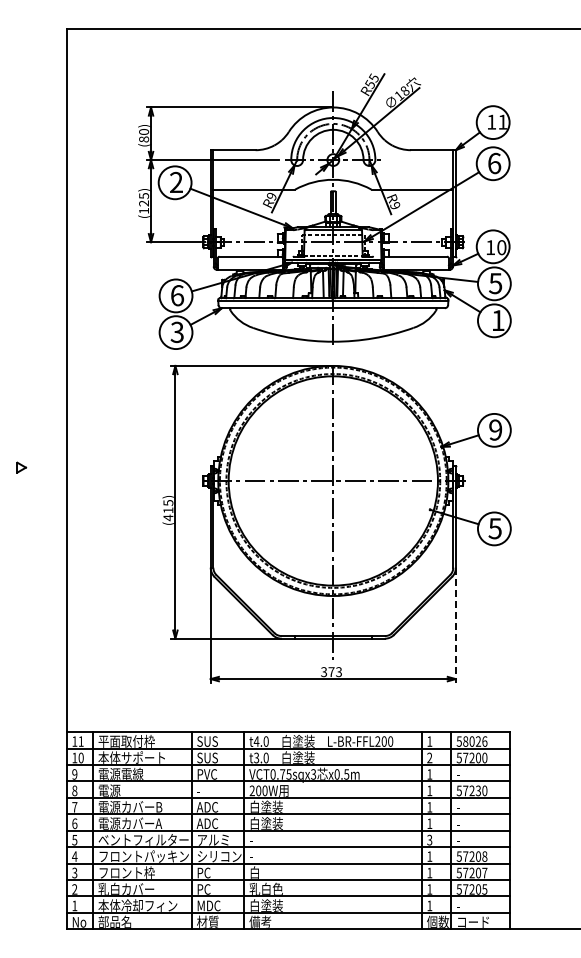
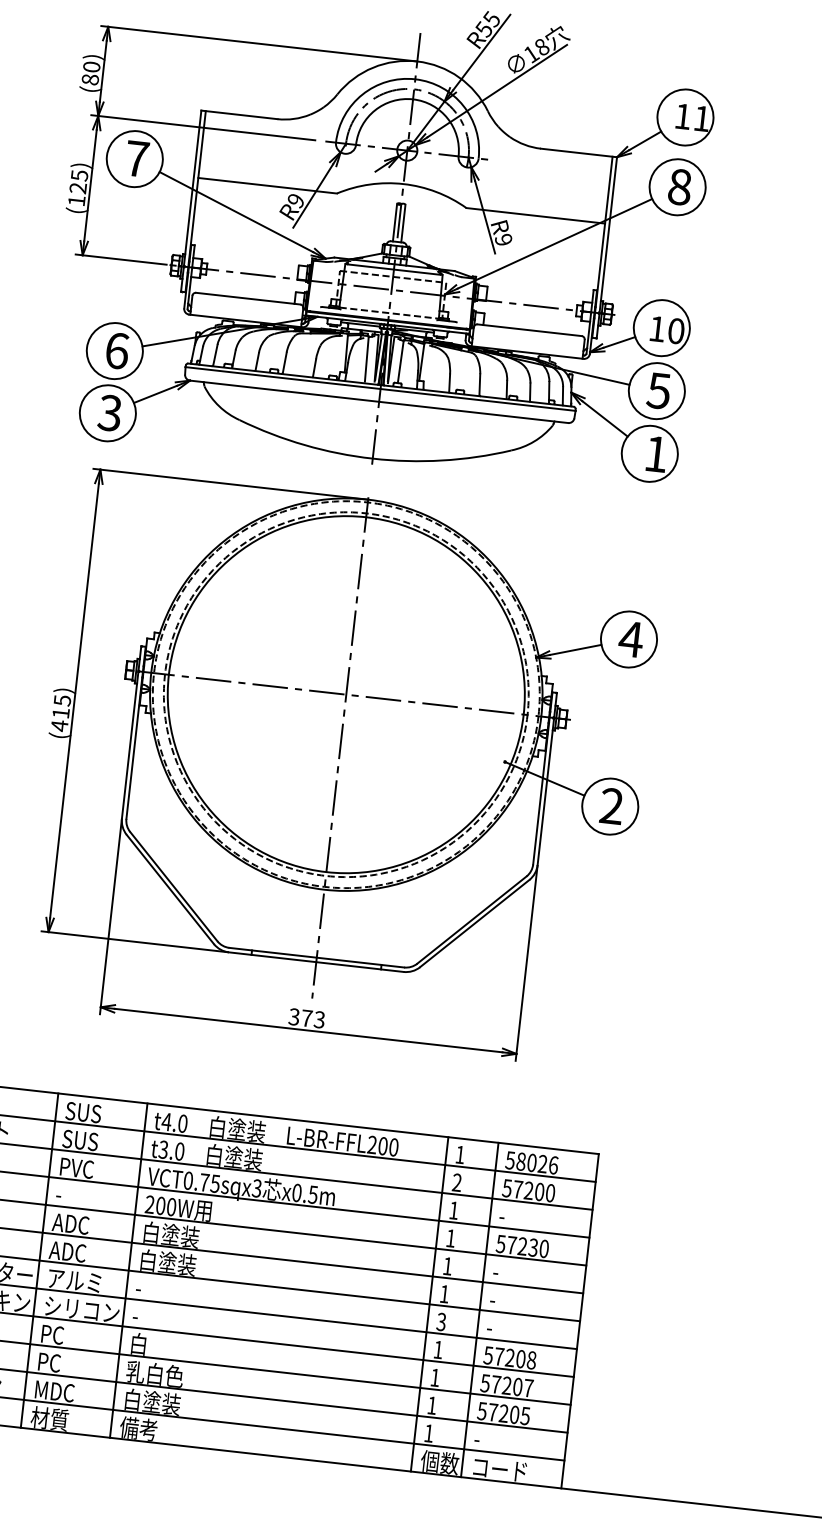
text: (494, 163) -> (679, 187), 6 -> 8
text: (176, 181) -> (137, 157), 2 -> 7
text: (495, 429) -> (631, 638), 9 -> 4
text: (494, 528) -> (610, 805), 5 -> 2
line: (455, 626) -> (525, 964), dashed -> solid

